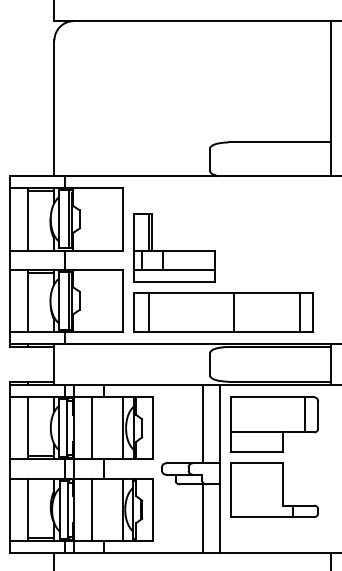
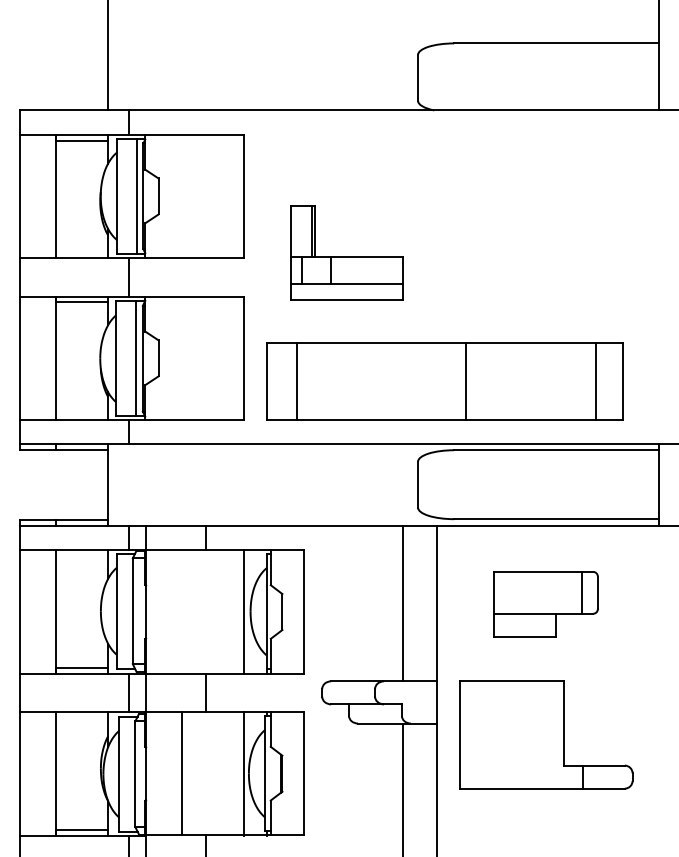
part: (174, 247) -> (346, 252), size x0.7
part: (274, 424) -> (545, 604), size x0.6
line: (91, 428) -> (181, 612), removed

